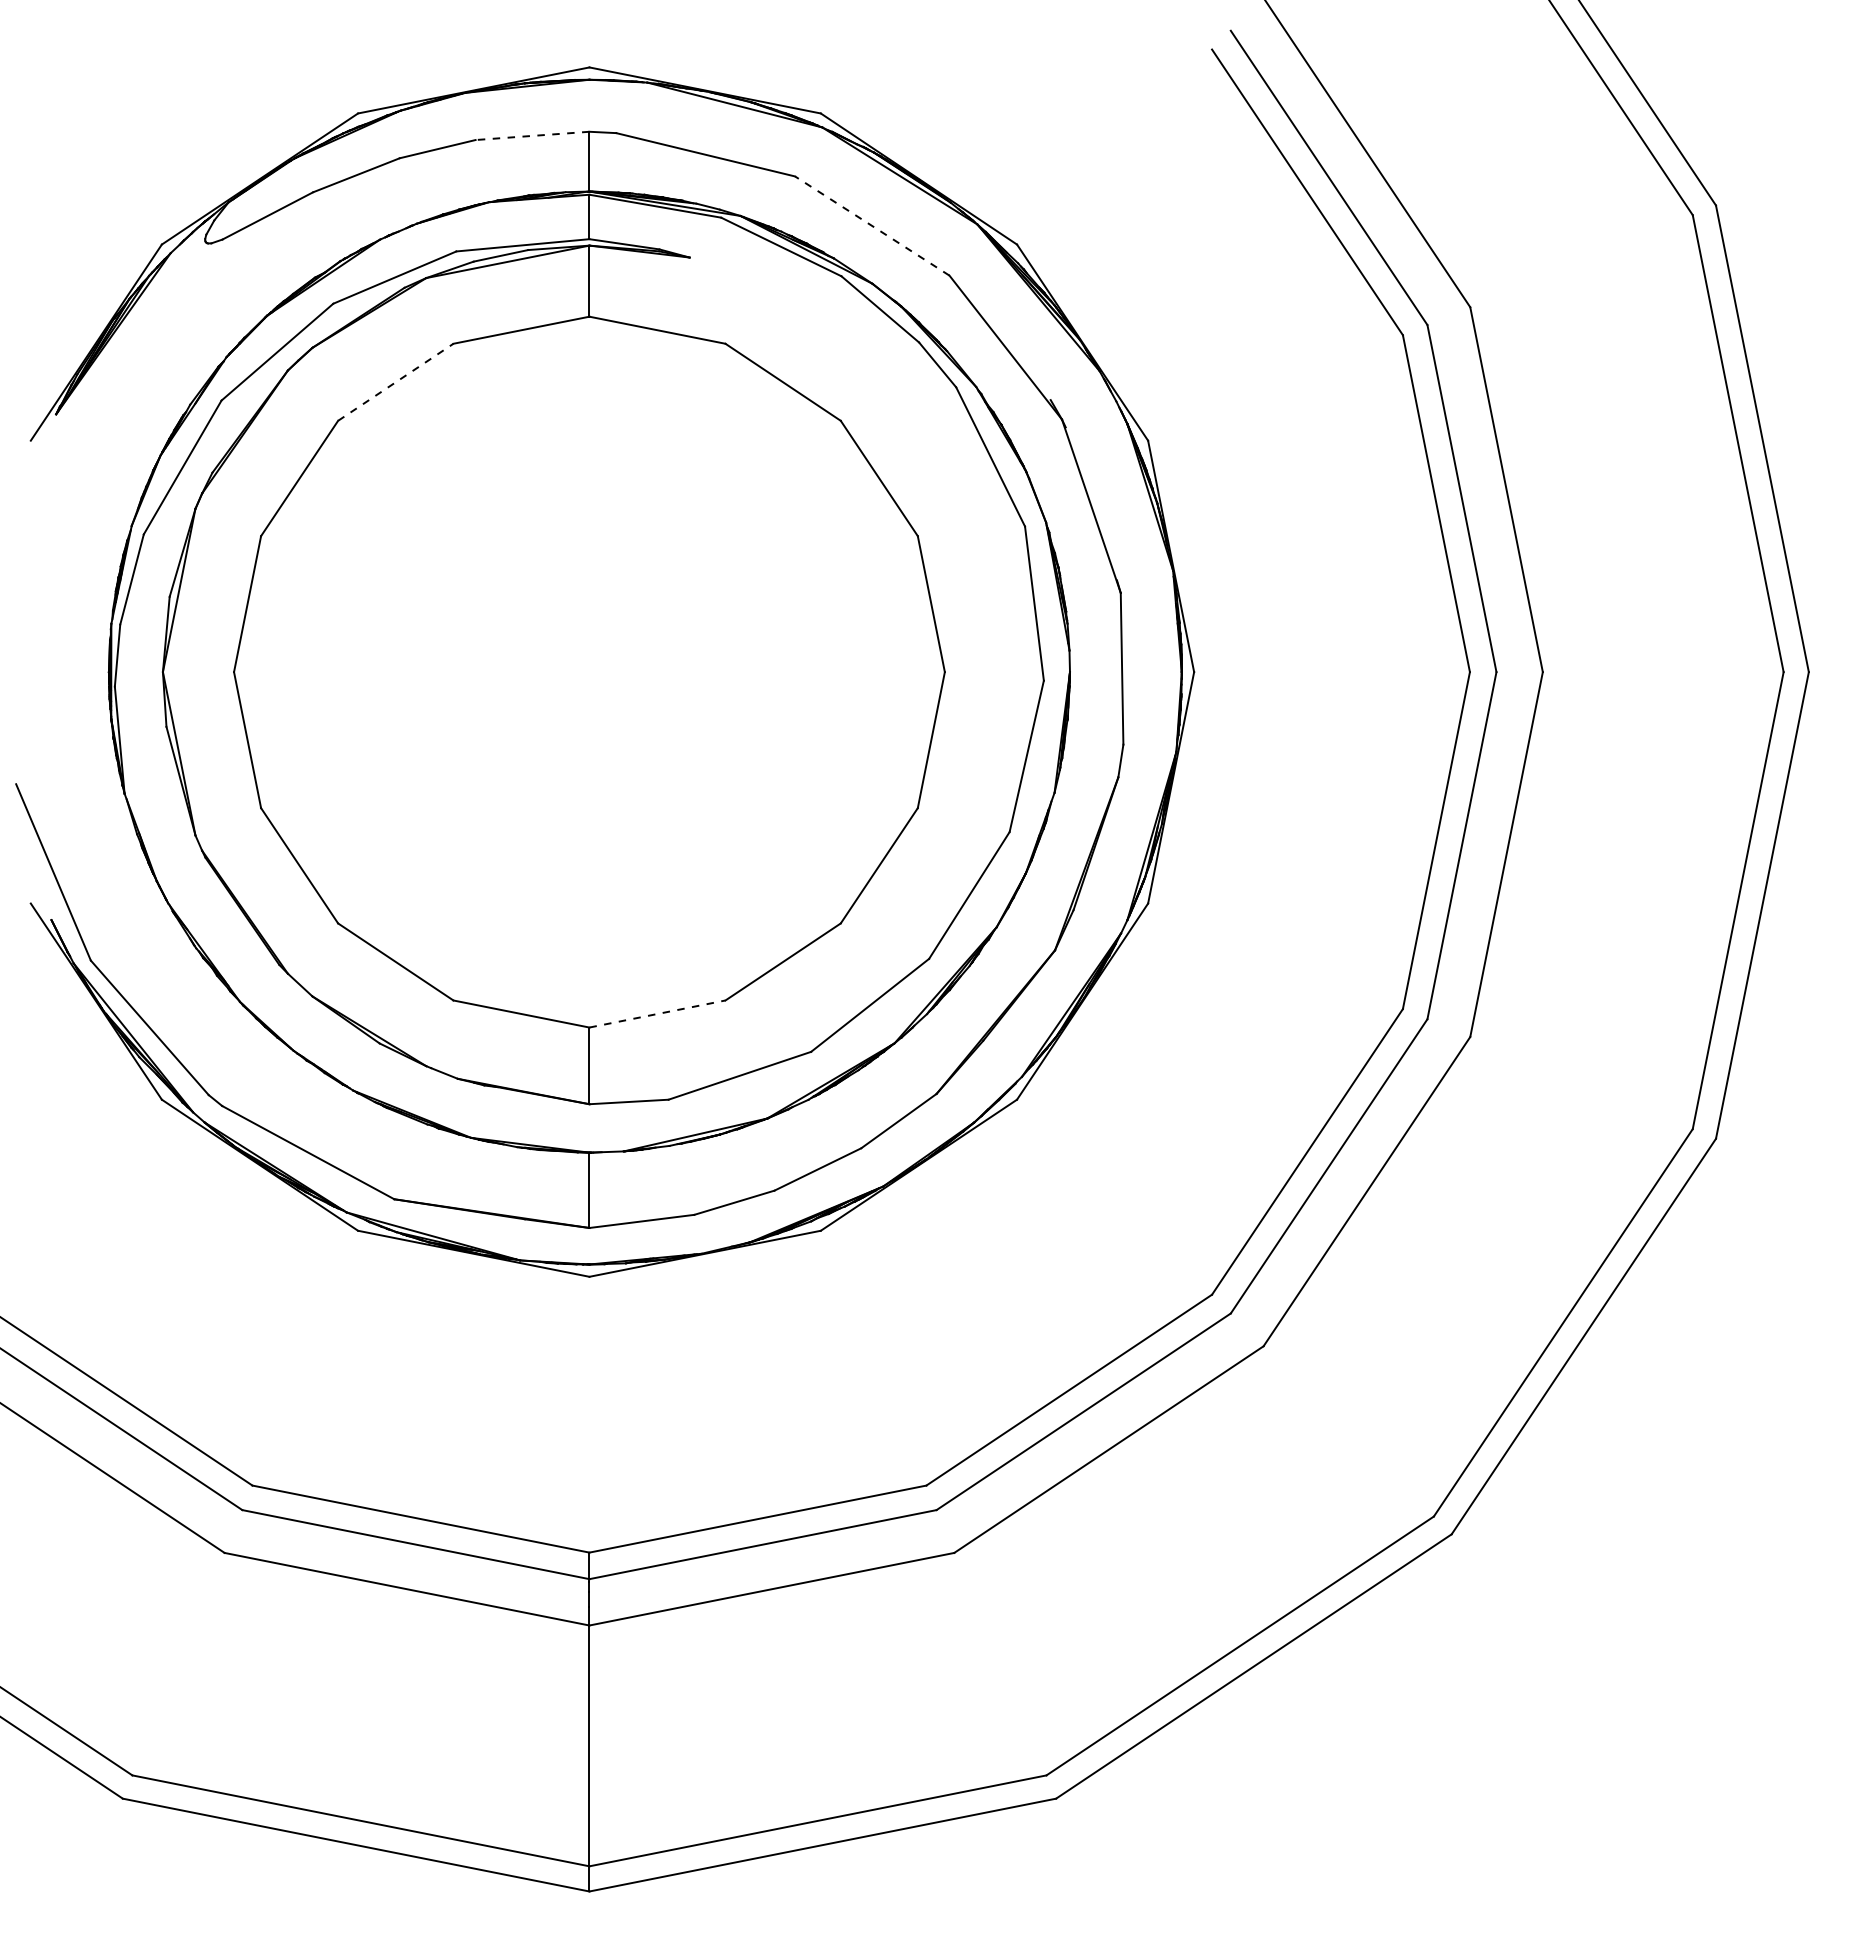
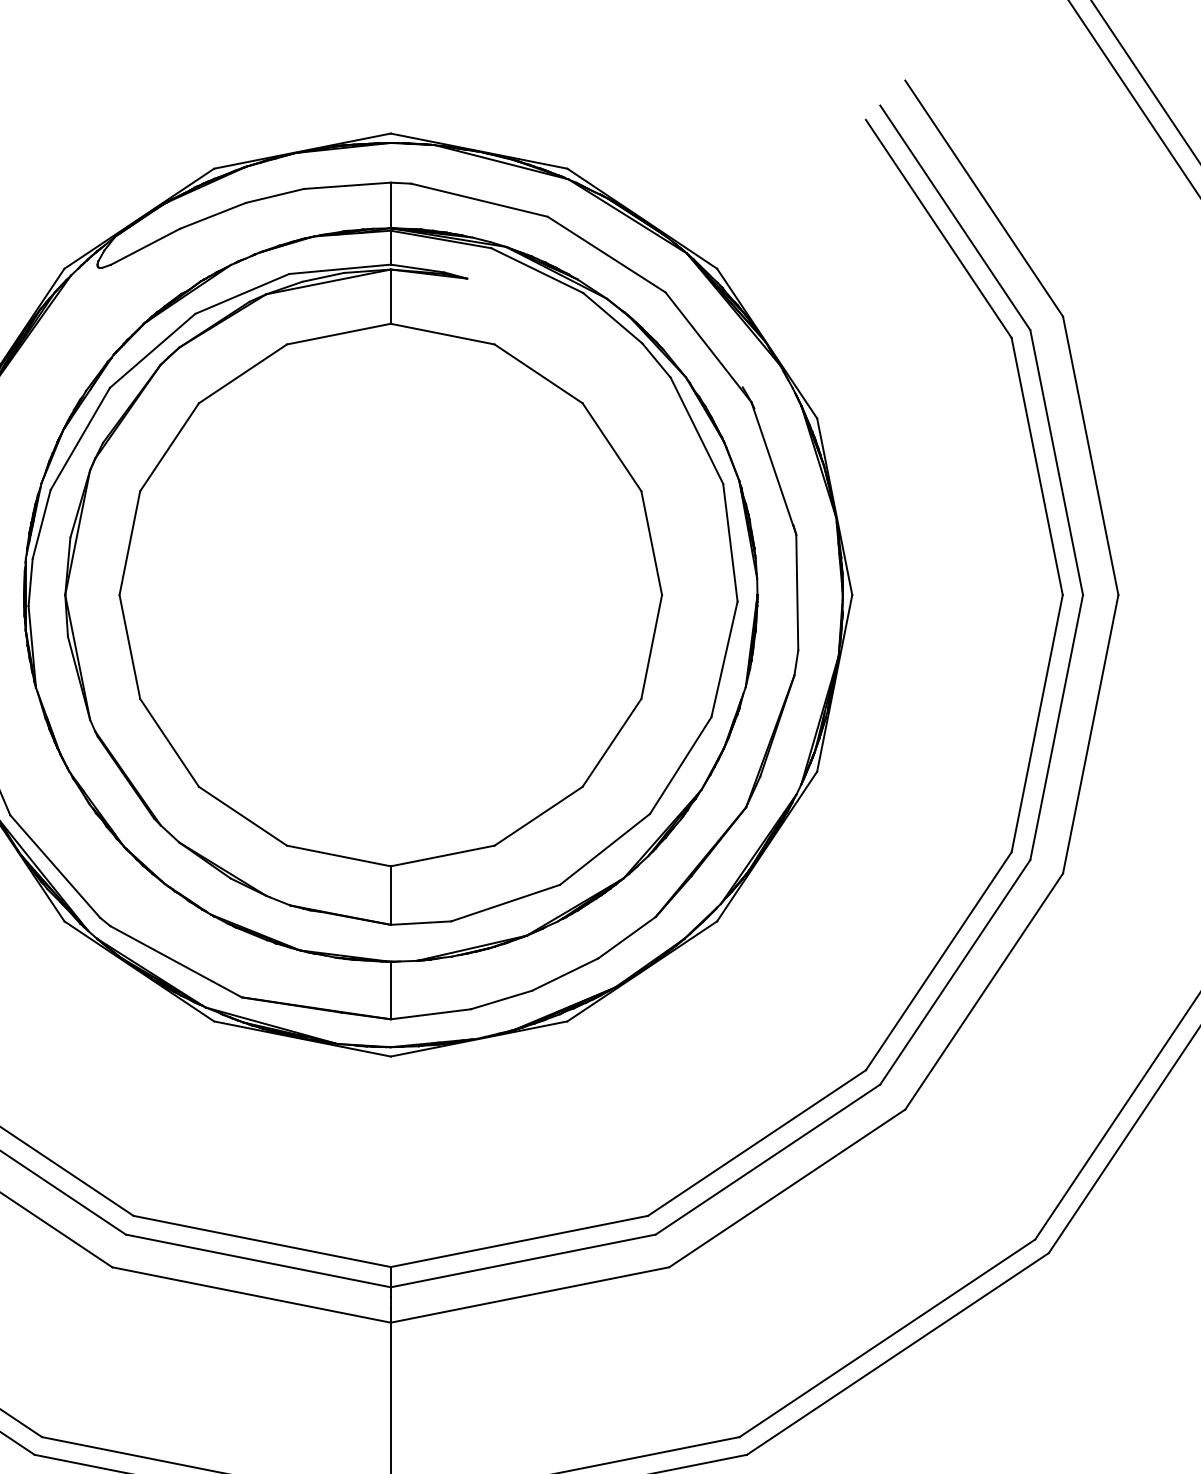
line: (532, 135) -> (347, 185), dashed -> solid
line: (872, 226) -> (606, 254), dashed -> solid
line: (396, 382) -> (243, 374), dashed -> solid
line: (657, 1013) -> (442, 855), dashed -> solid

